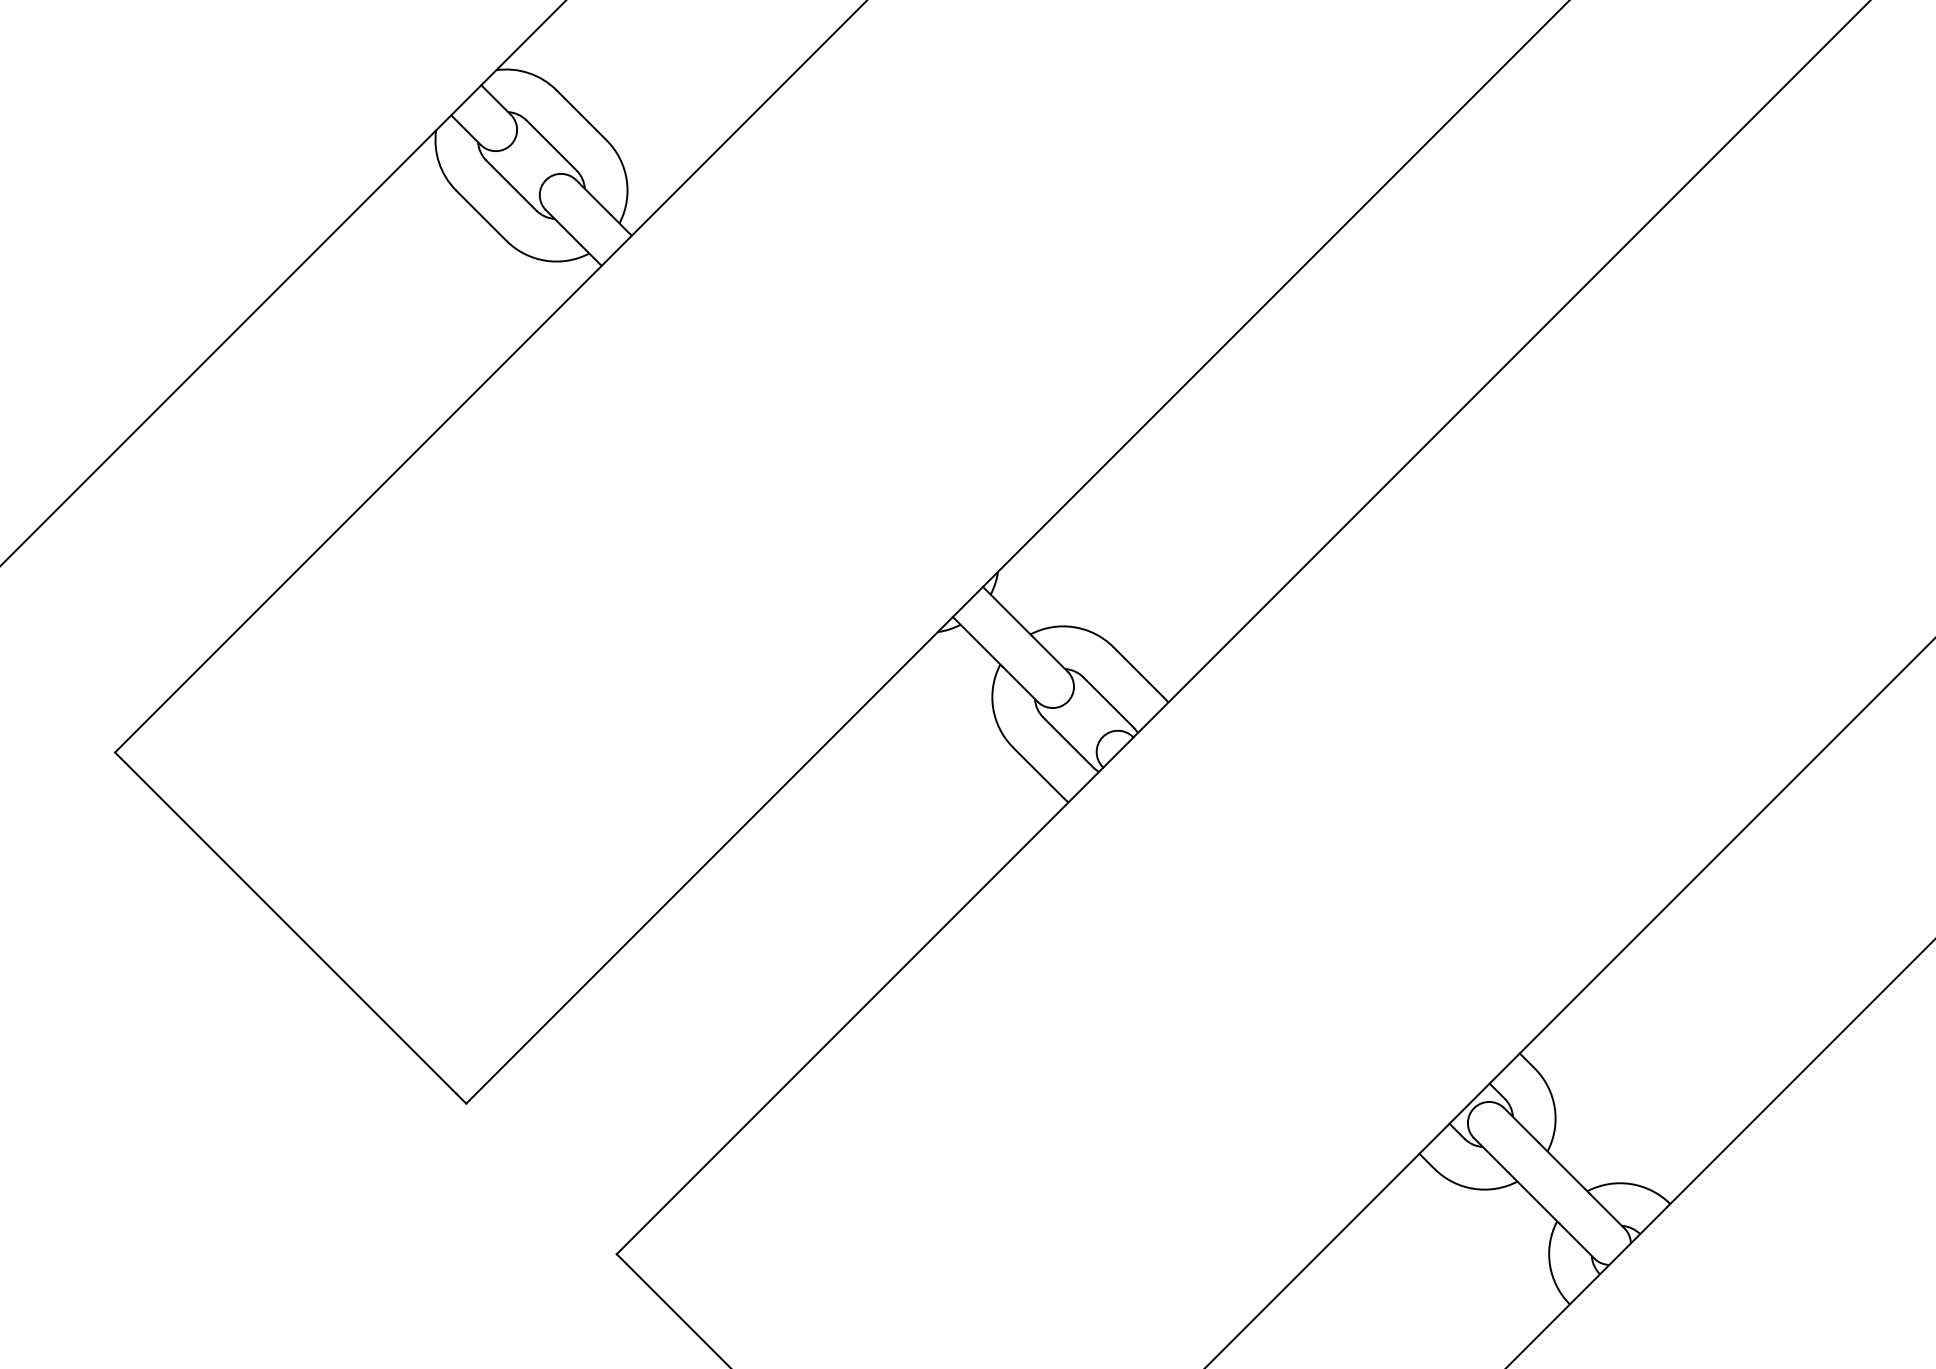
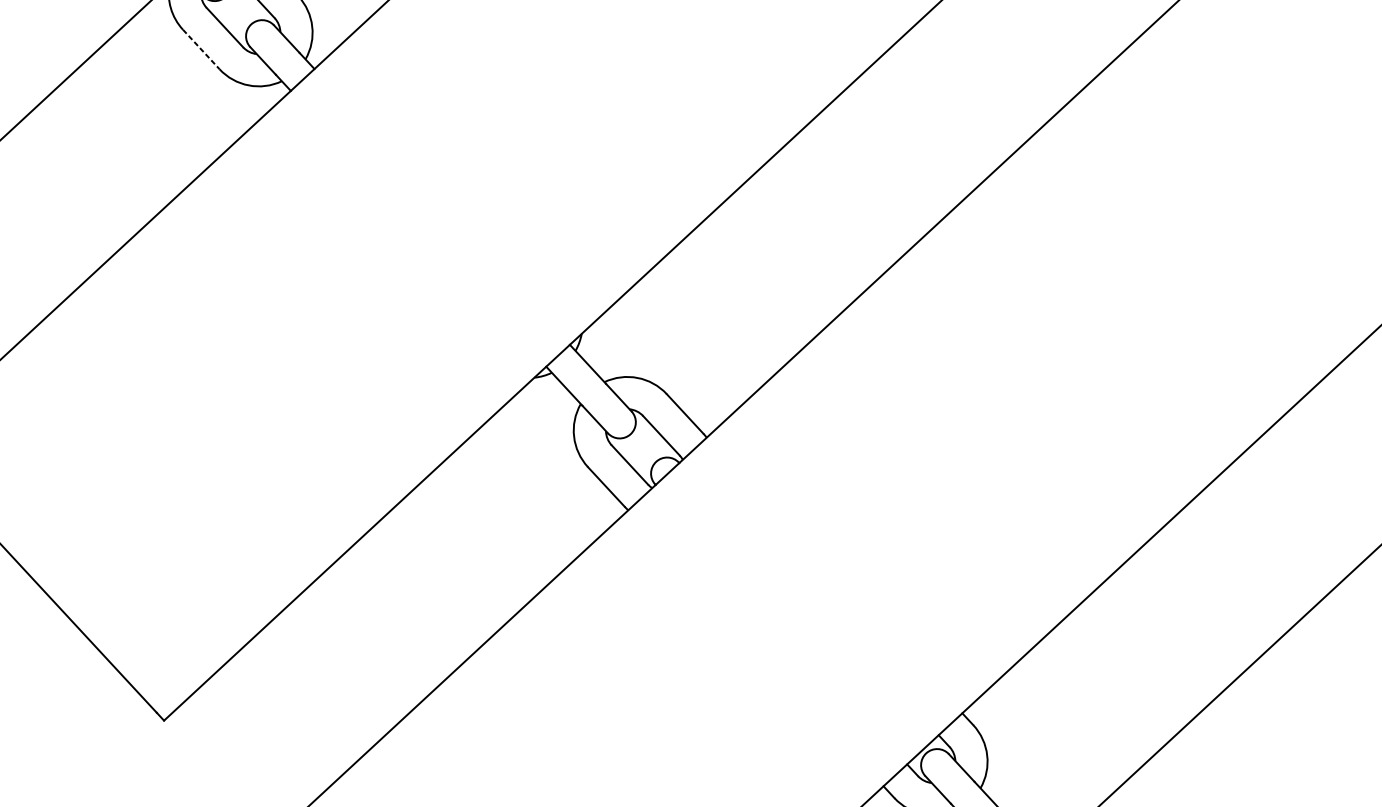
line: (481, 216) -> (201, 50), solid -> dashed

